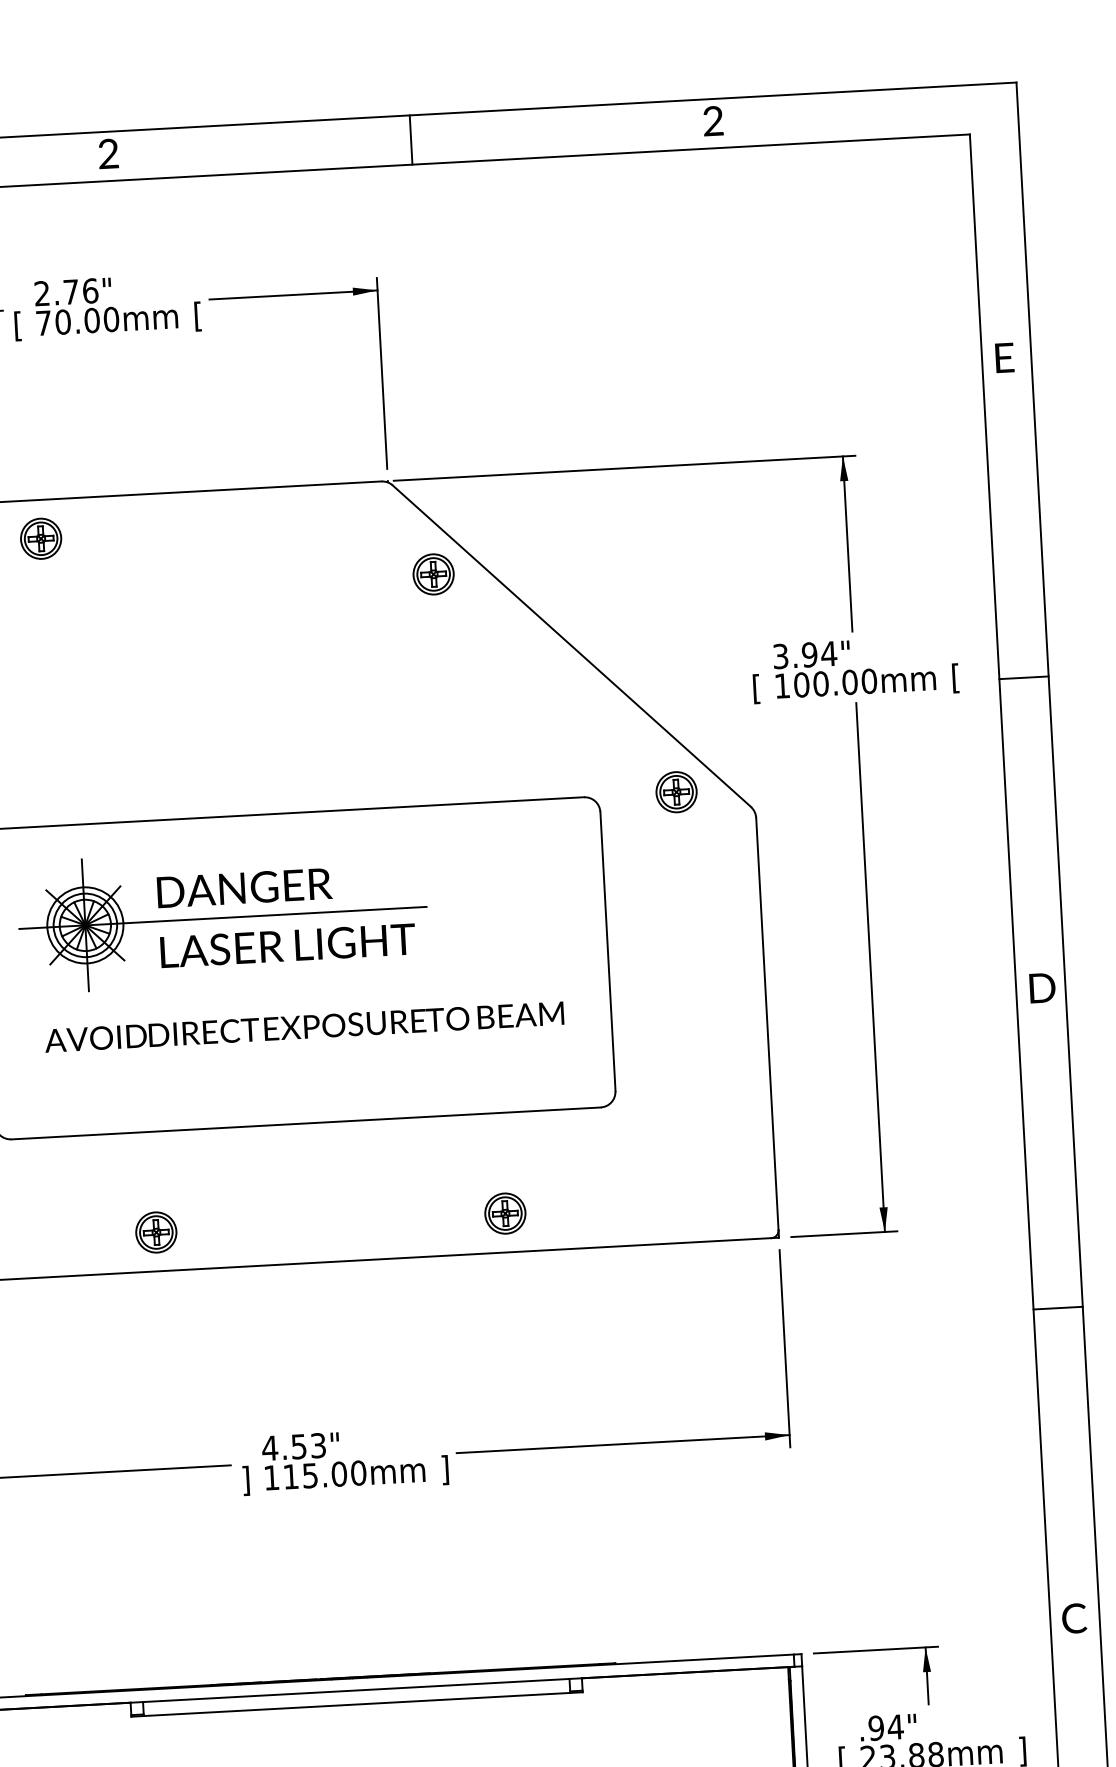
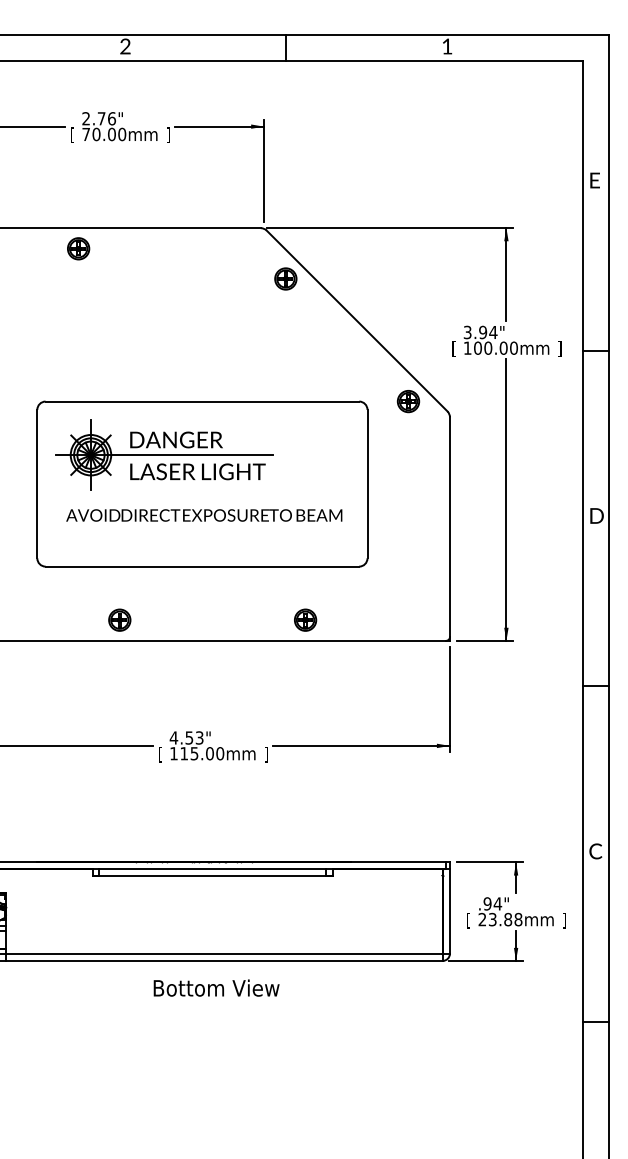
text: (713, 121) -> (447, 46), 2 -> 1
text: (198, 316) -> (168, 135), [ -> ]
text: (954, 677) -> (559, 348), [ -> ]
text: (246, 1480) -> (160, 754), ] -> [

